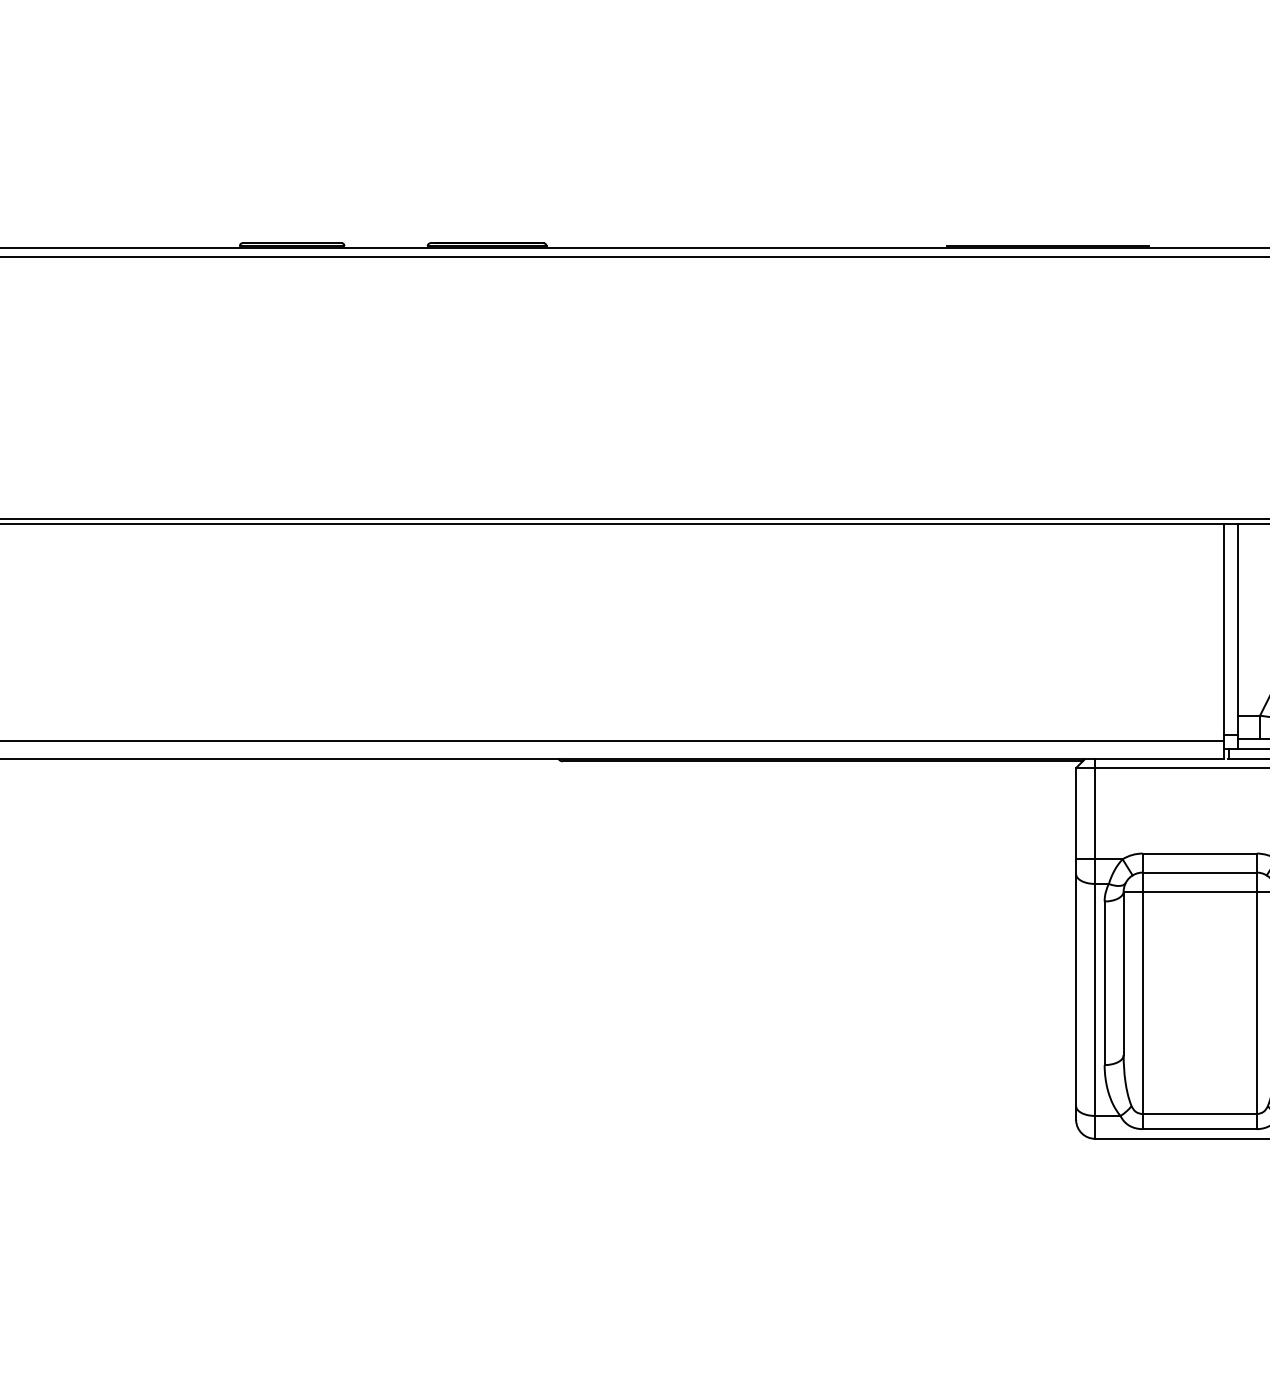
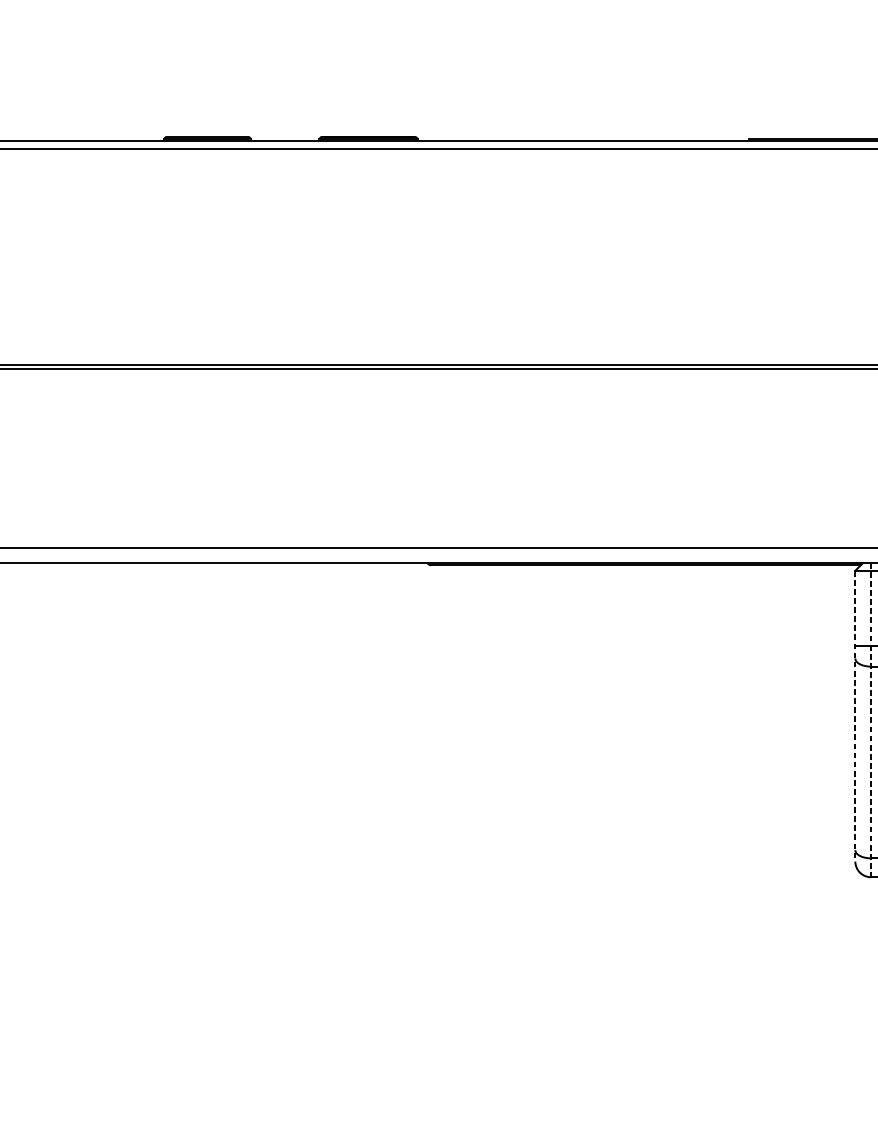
line: (1076, 943) -> (855, 715), solid -> dashed
line: (1095, 949) -> (871, 720), solid -> dashed

